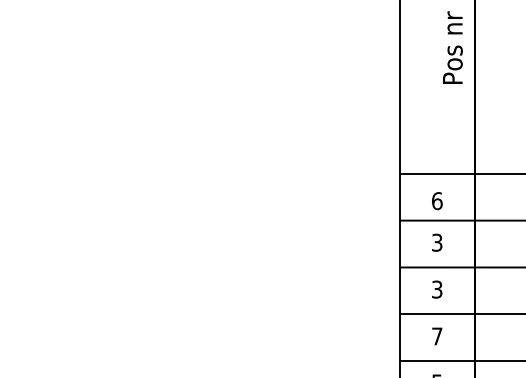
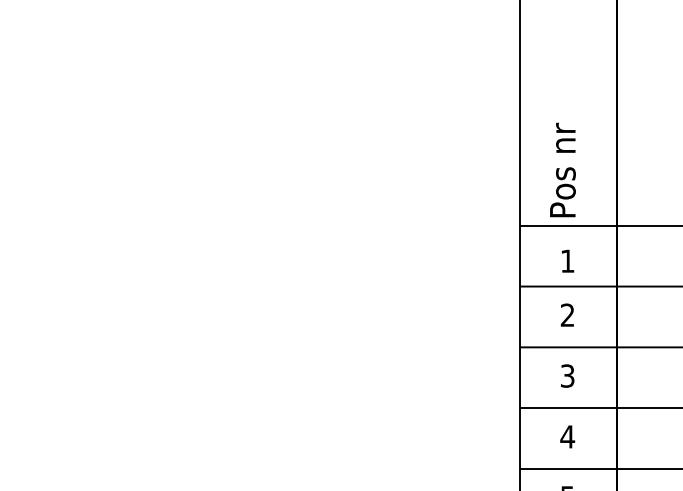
text: (452, 47) -> (562, 169), moved
text: (437, 200) -> (567, 260), 6 -> 1
text: (437, 242) -> (567, 315), 3 -> 2
text: (437, 336) -> (567, 436), 7 -> 4

